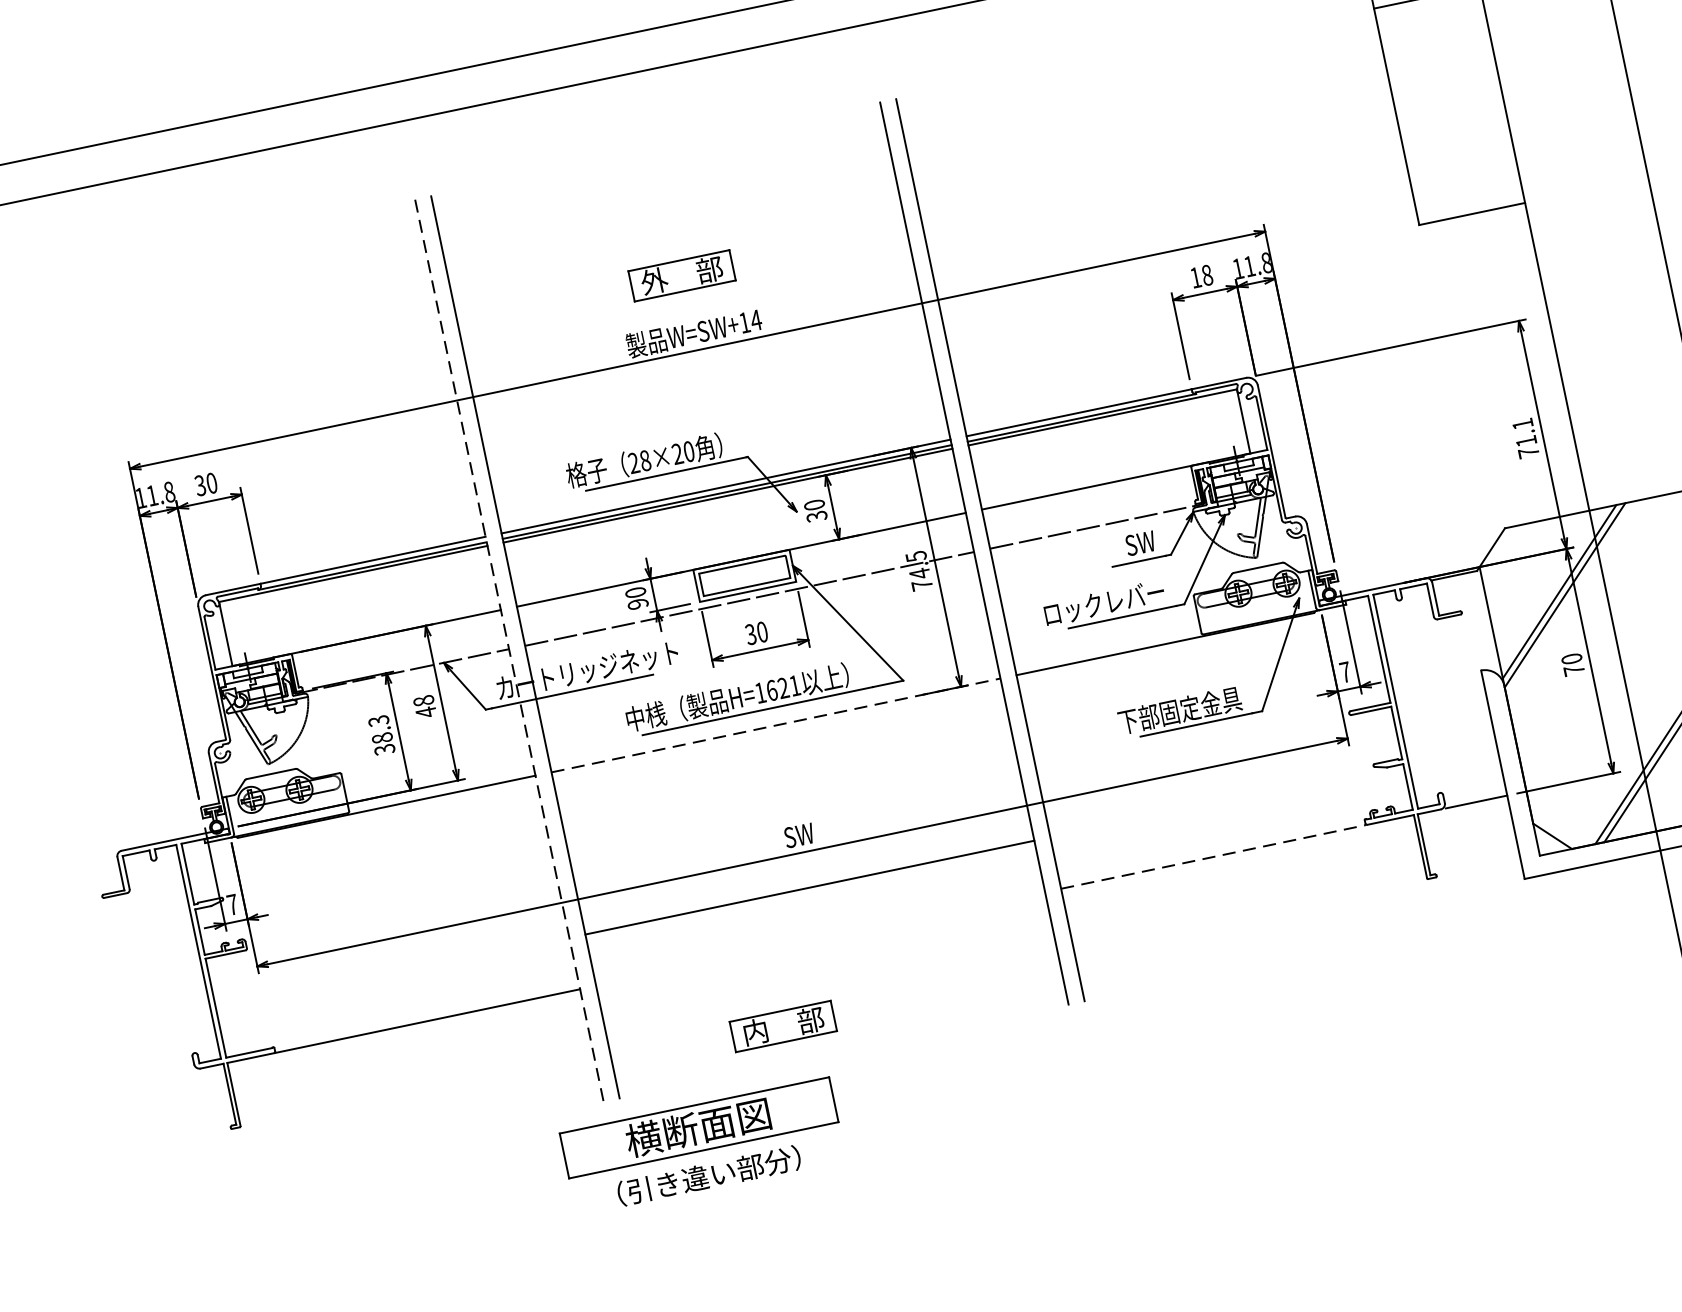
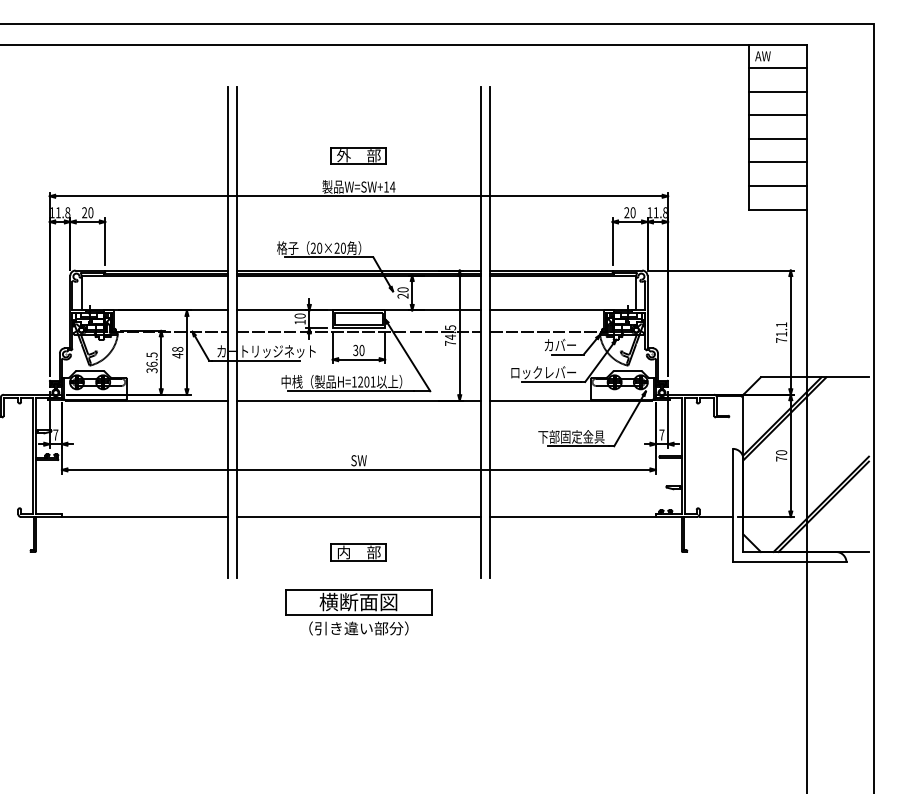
line: (1435, 41) -> (777, 115), added
line: (1443, 83) -> (777, 138), added
line: (1453, 127) -> (777, 162), added
line: (1462, 171) -> (777, 186), added
text: (1200, 276) -> (629, 212), 18 -> 20
text: (645, 461) -> (319, 248), 28×20 -> 20×20
text: (200, 487) -> (84, 213), 30 -> 20
text: (817, 515) -> (403, 295), 30 -> 20
text: (1124, 545) -> (560, 344), SW -> カバー
text: (636, 602) -> (299, 321), 90 -> 10
line: (508, 650) -> (227, 332), dashed -> solid
text: (777, 688) -> (363, 381), H=1621 -> H=1201
line: (776, 724) -> (359, 400), dashed -> solid
text: (379, 729) -> (151, 359), 38.3 -> 36.5
line: (1212, 857) -> (572, 517), dashed -> solid
line: (809, 888) -> (358, 517), moved
part: (782, 1026) -> (358, 552), moved
part: (702, 1146) -> (358, 612), moved

